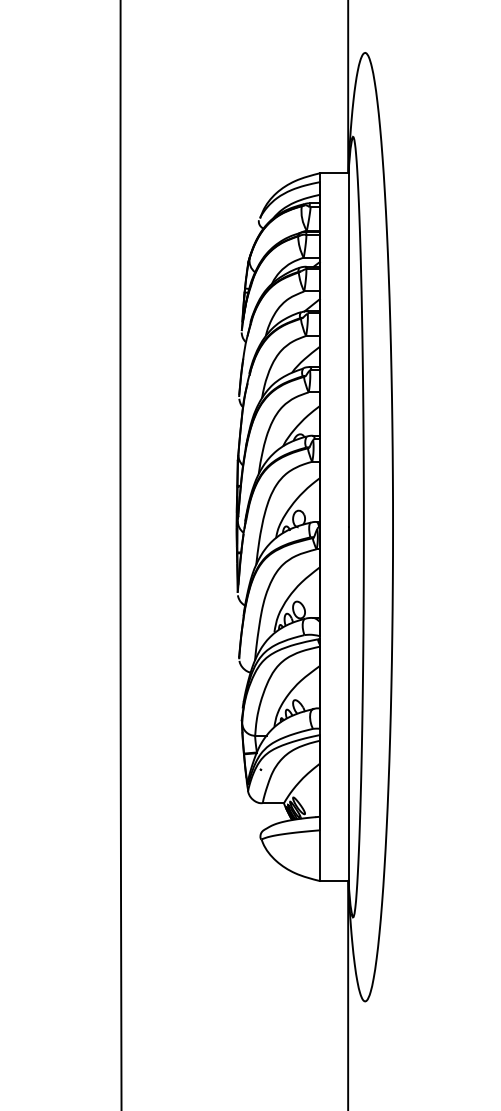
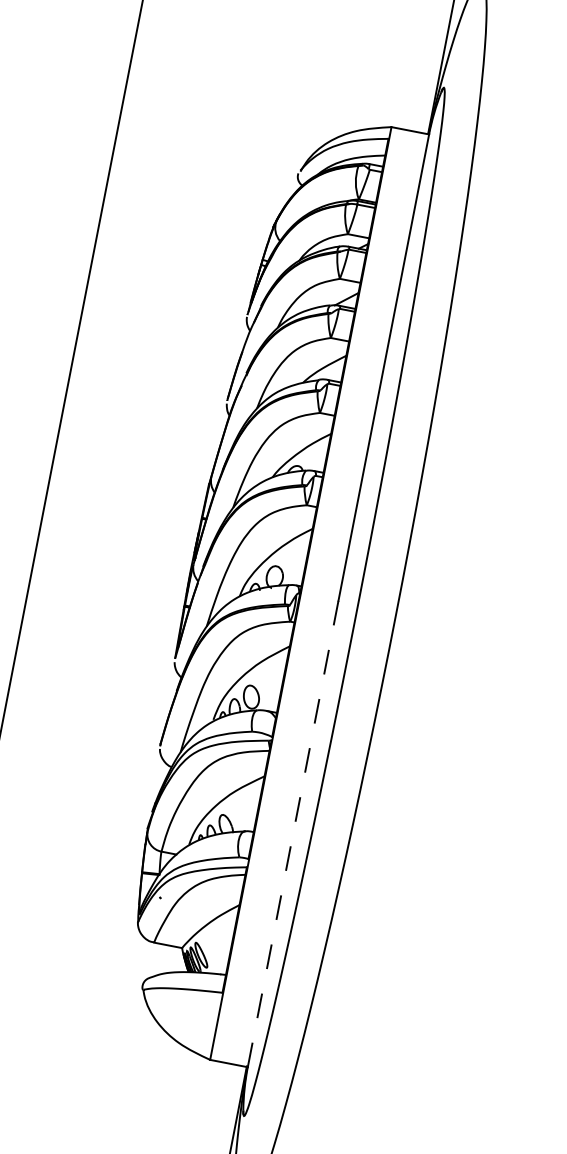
line: (348, 704) -> (292, 834), solid -> dashed

